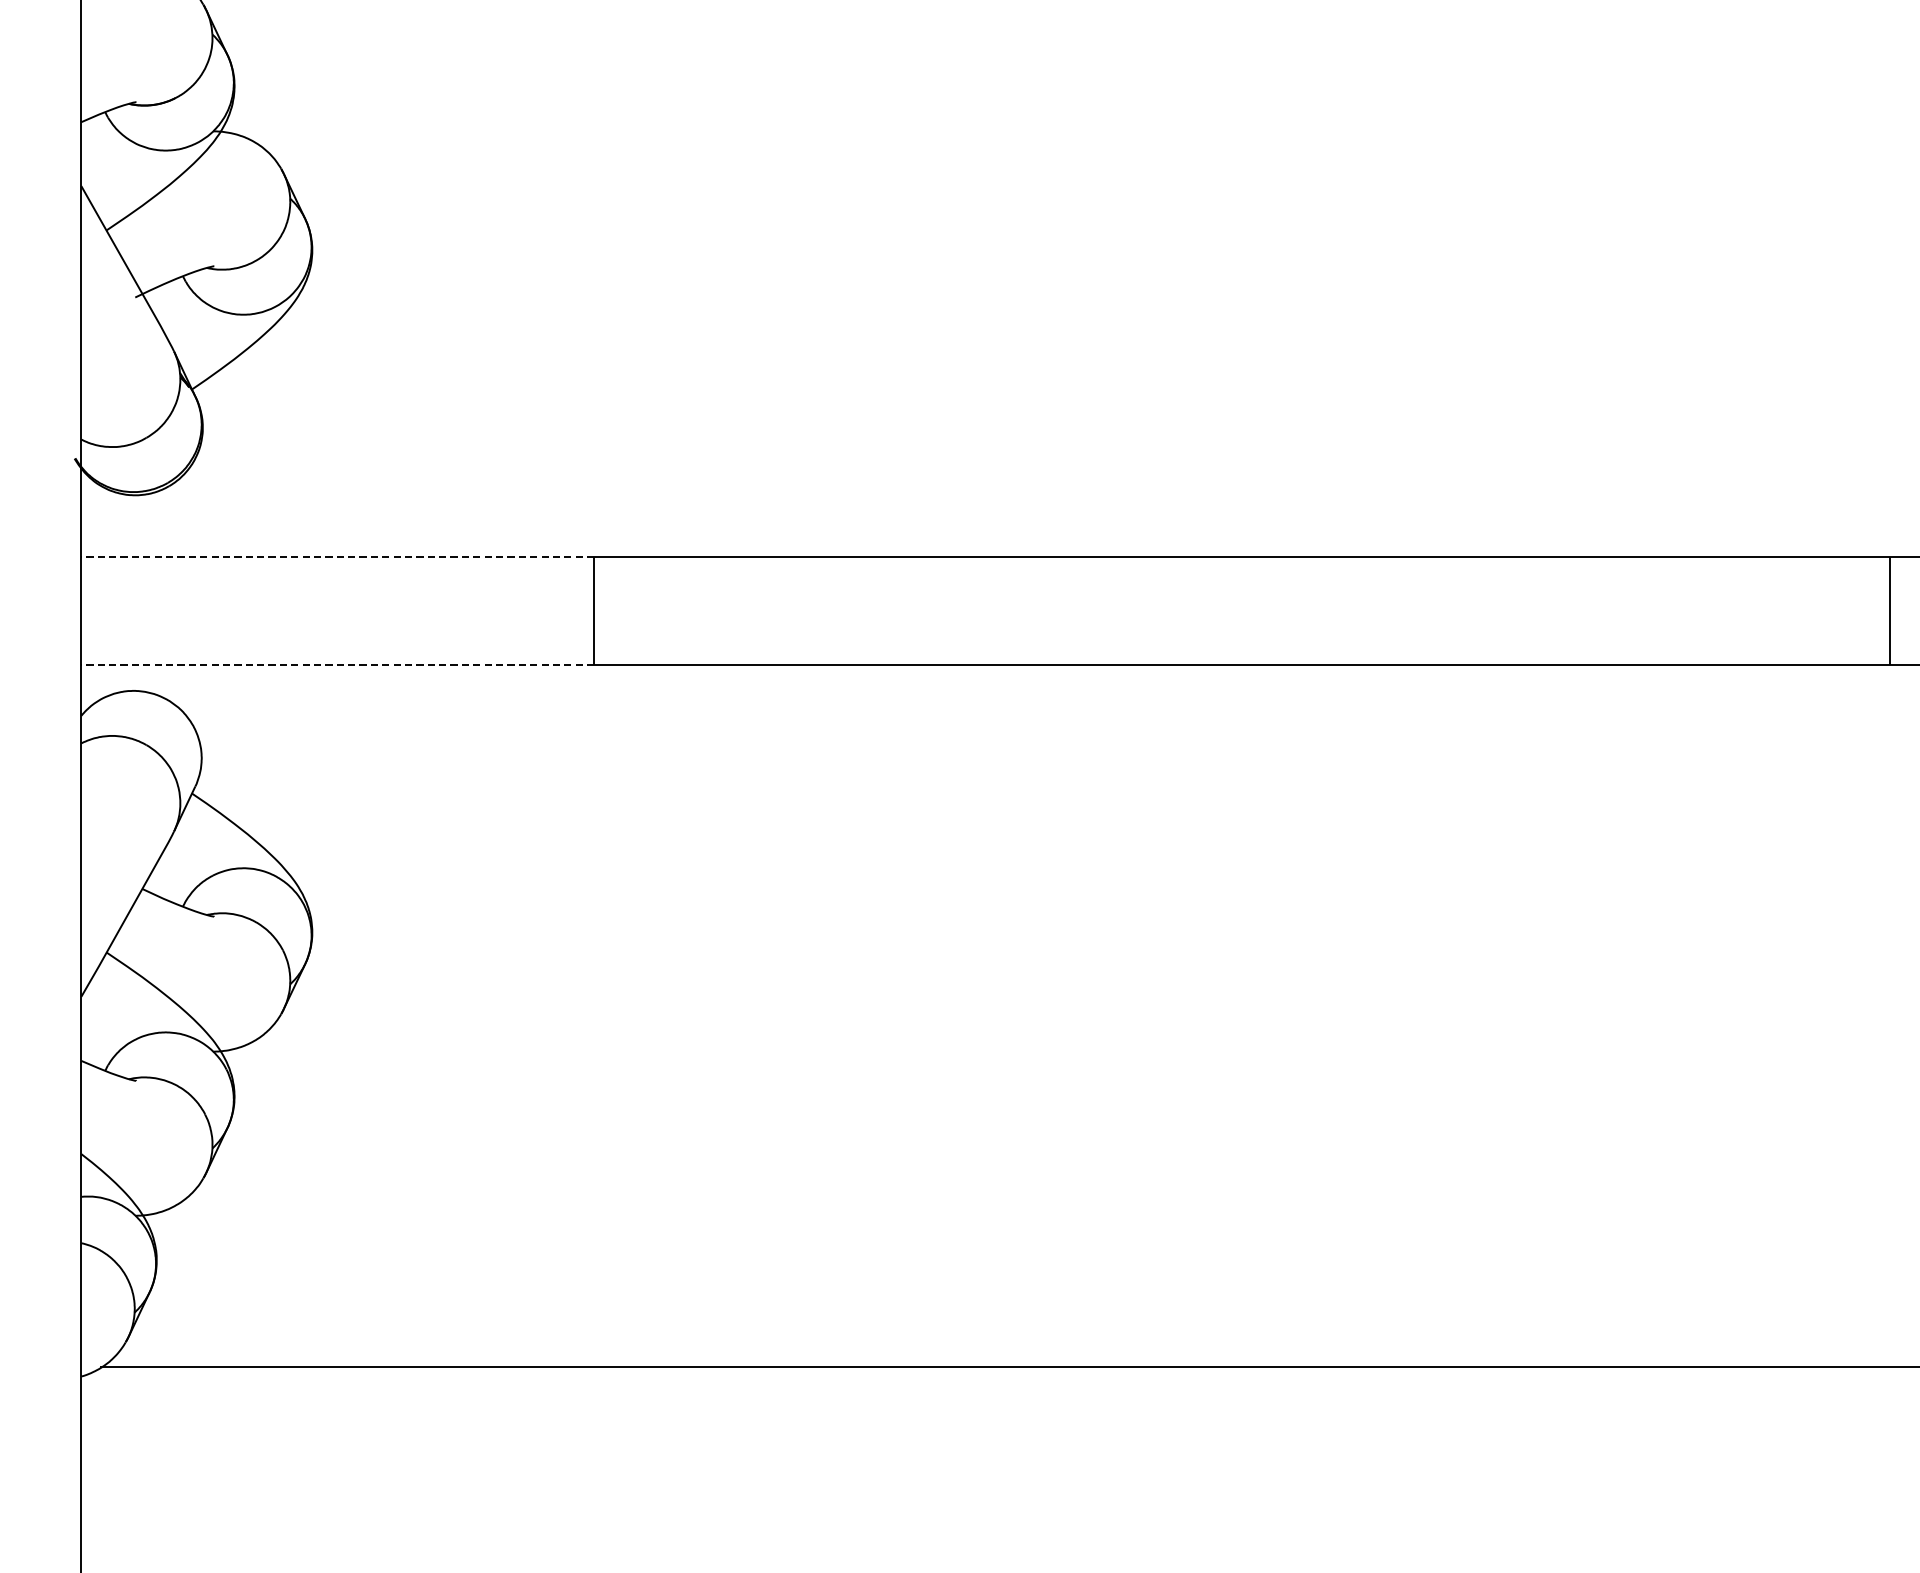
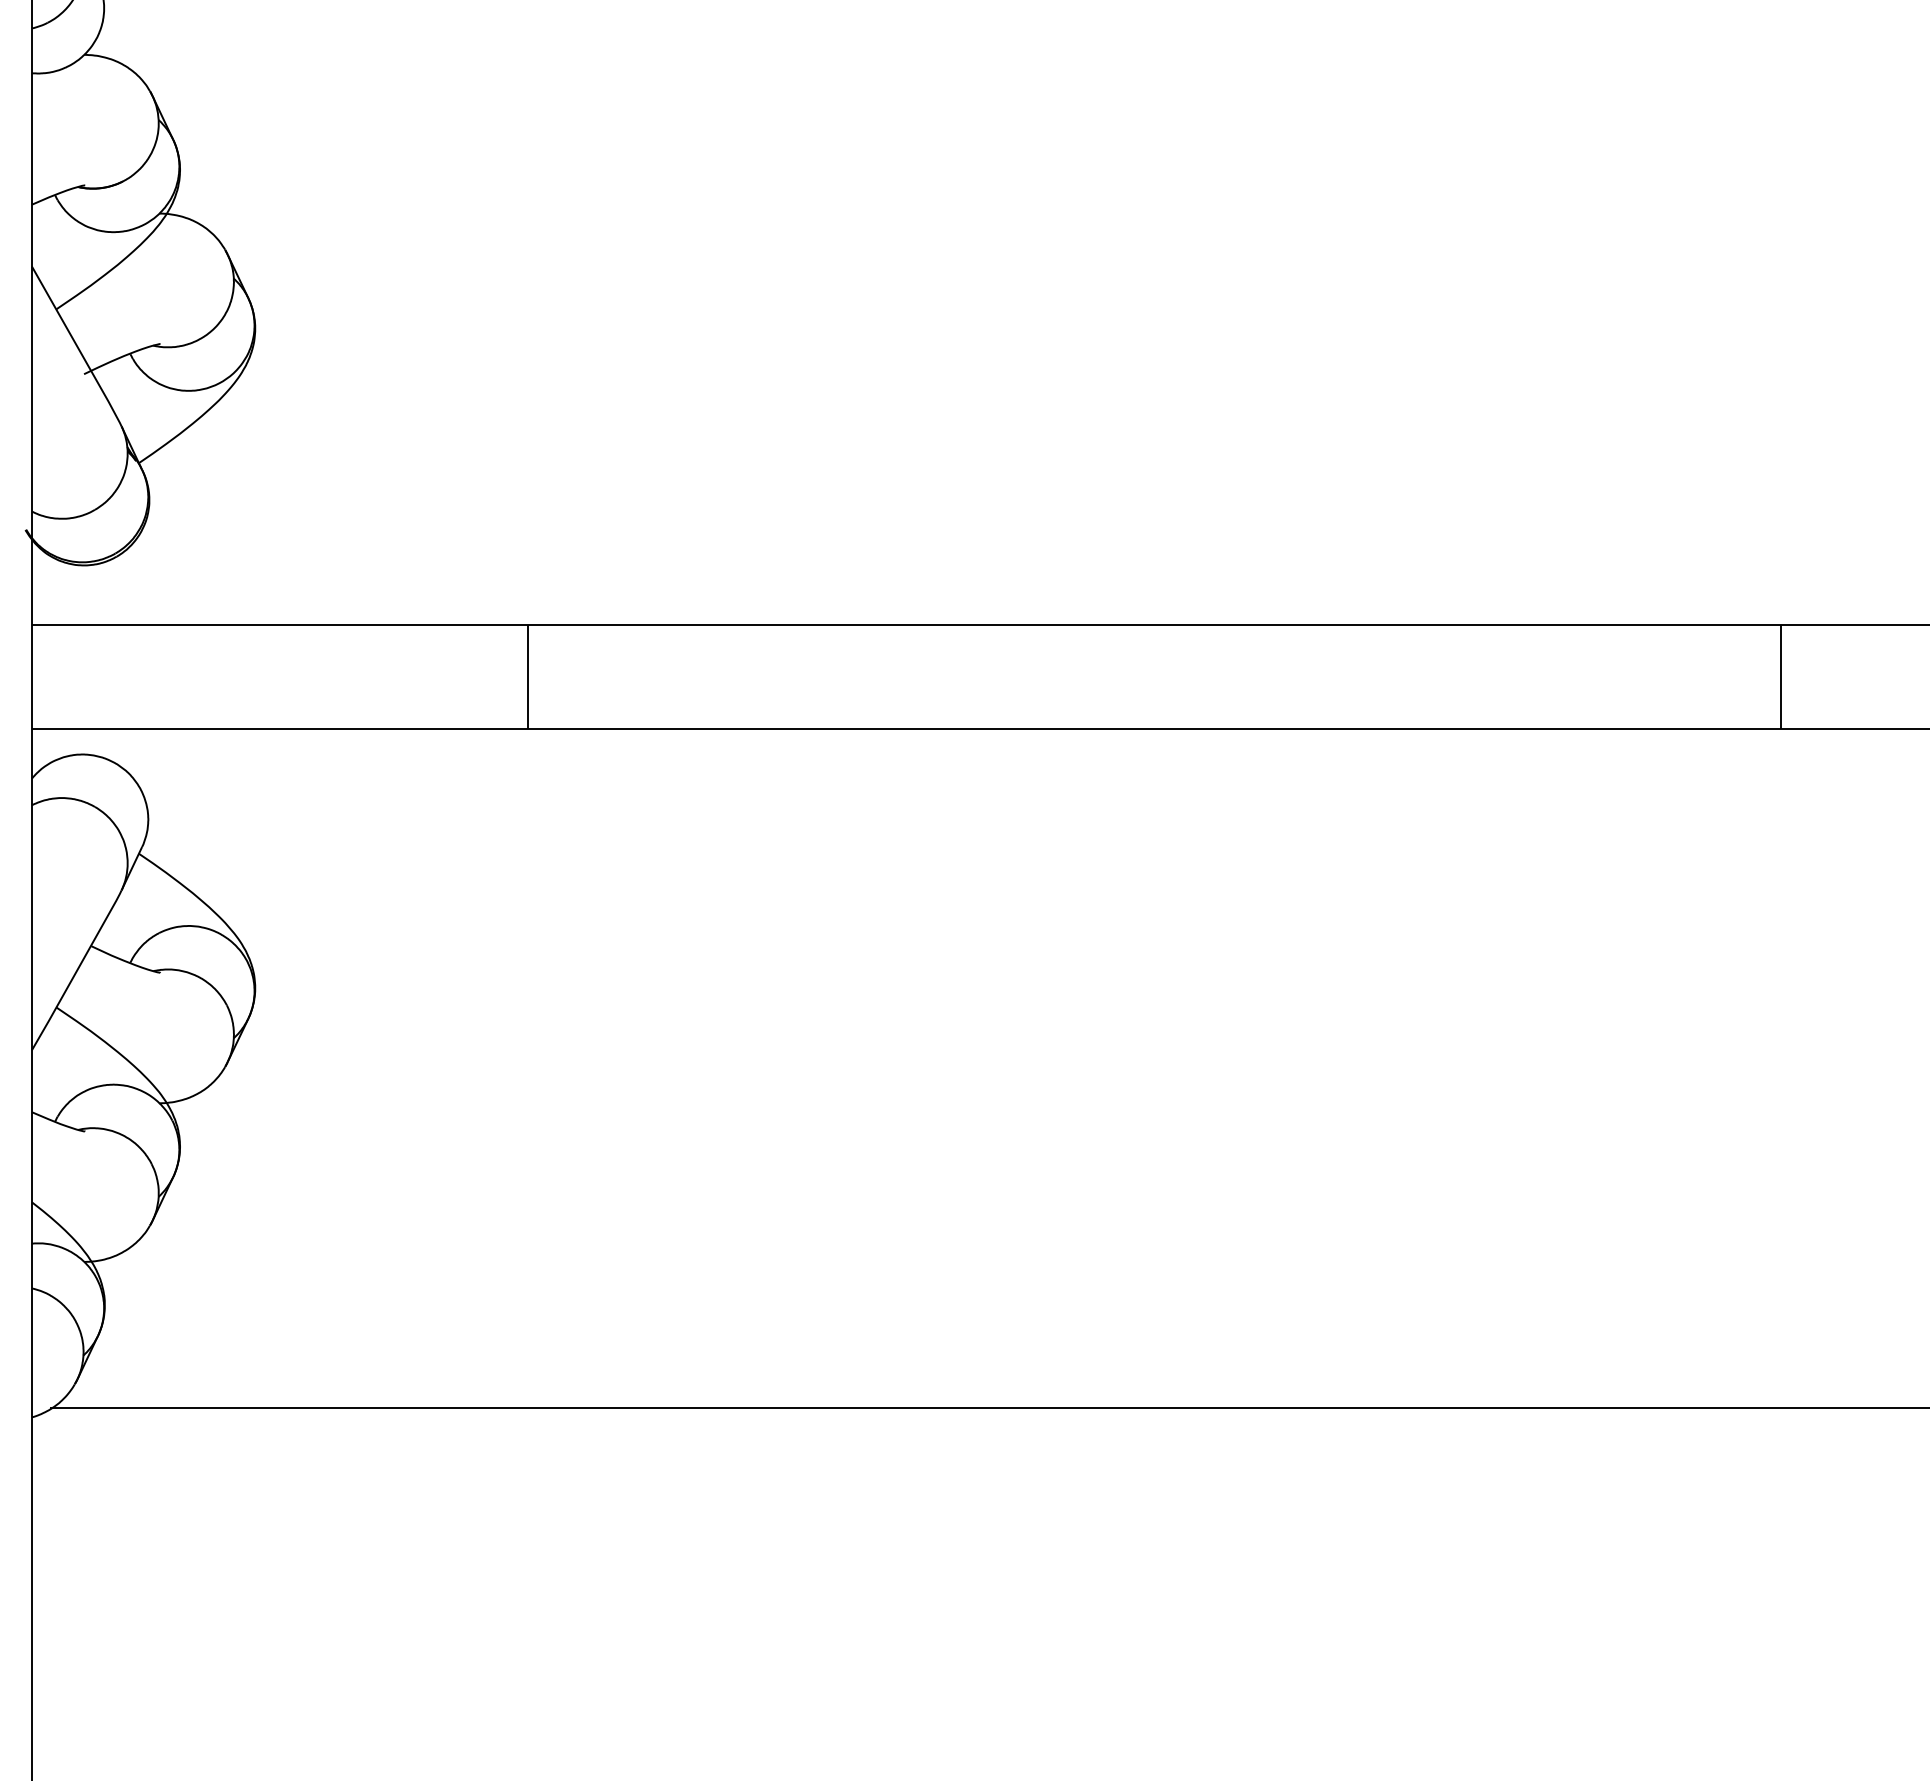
line: (337, 557) -> (279, 625), dashed -> solid
line: (337, 665) -> (279, 729), dashed -> solid

